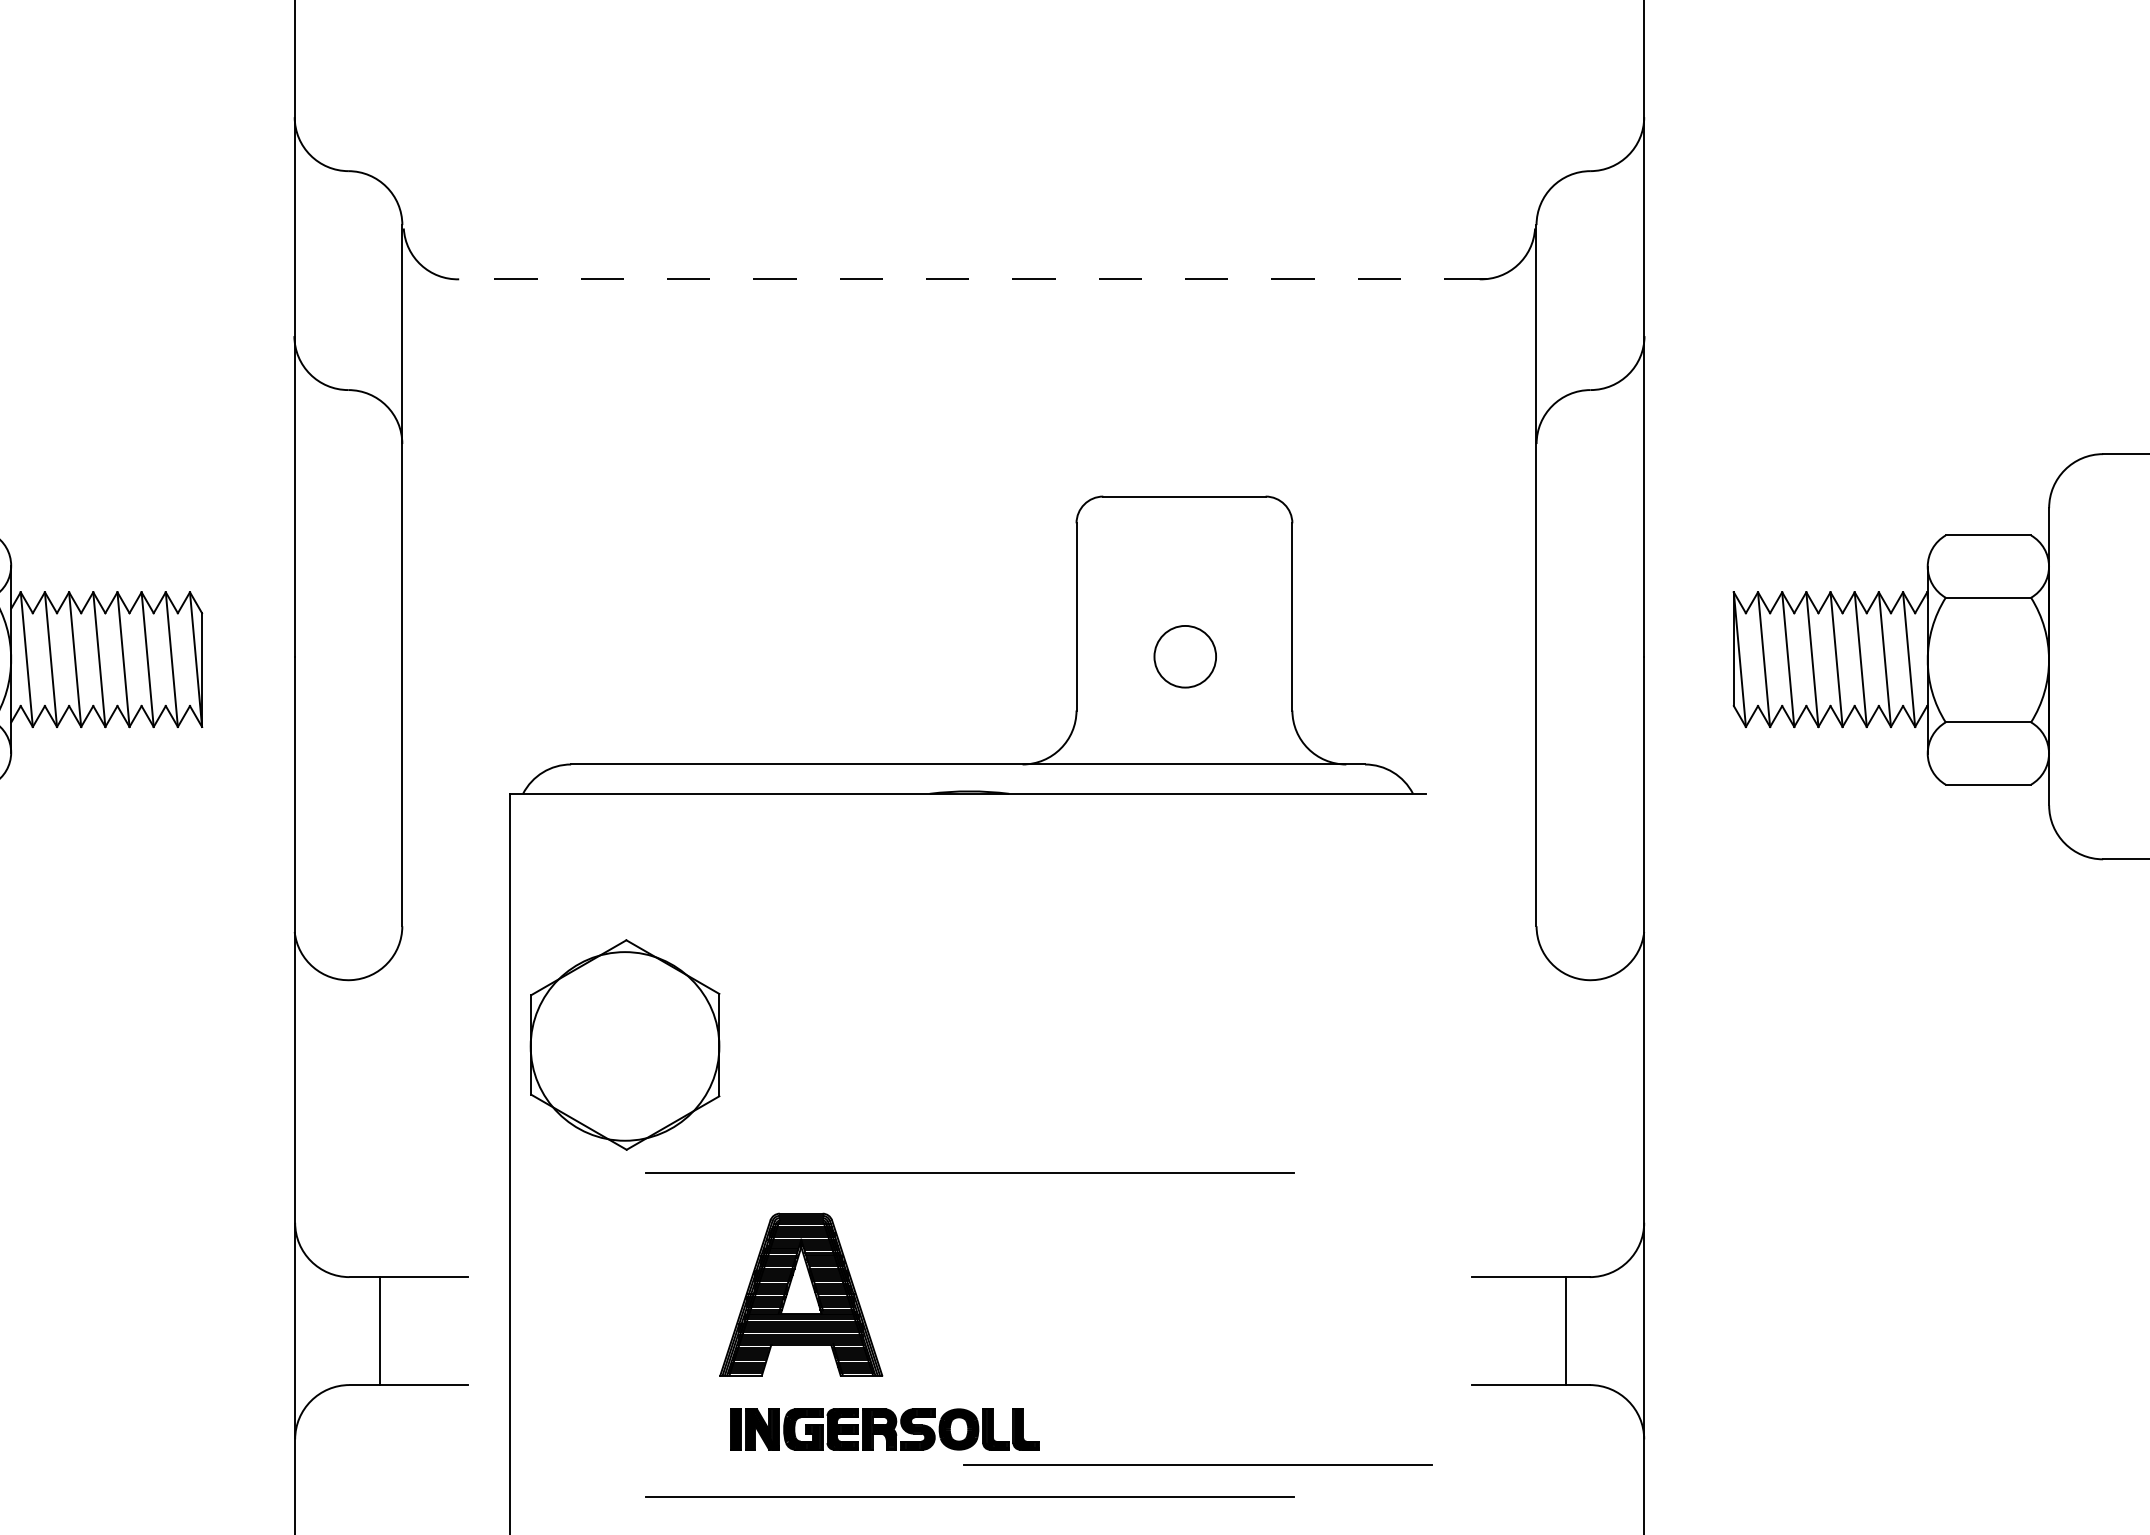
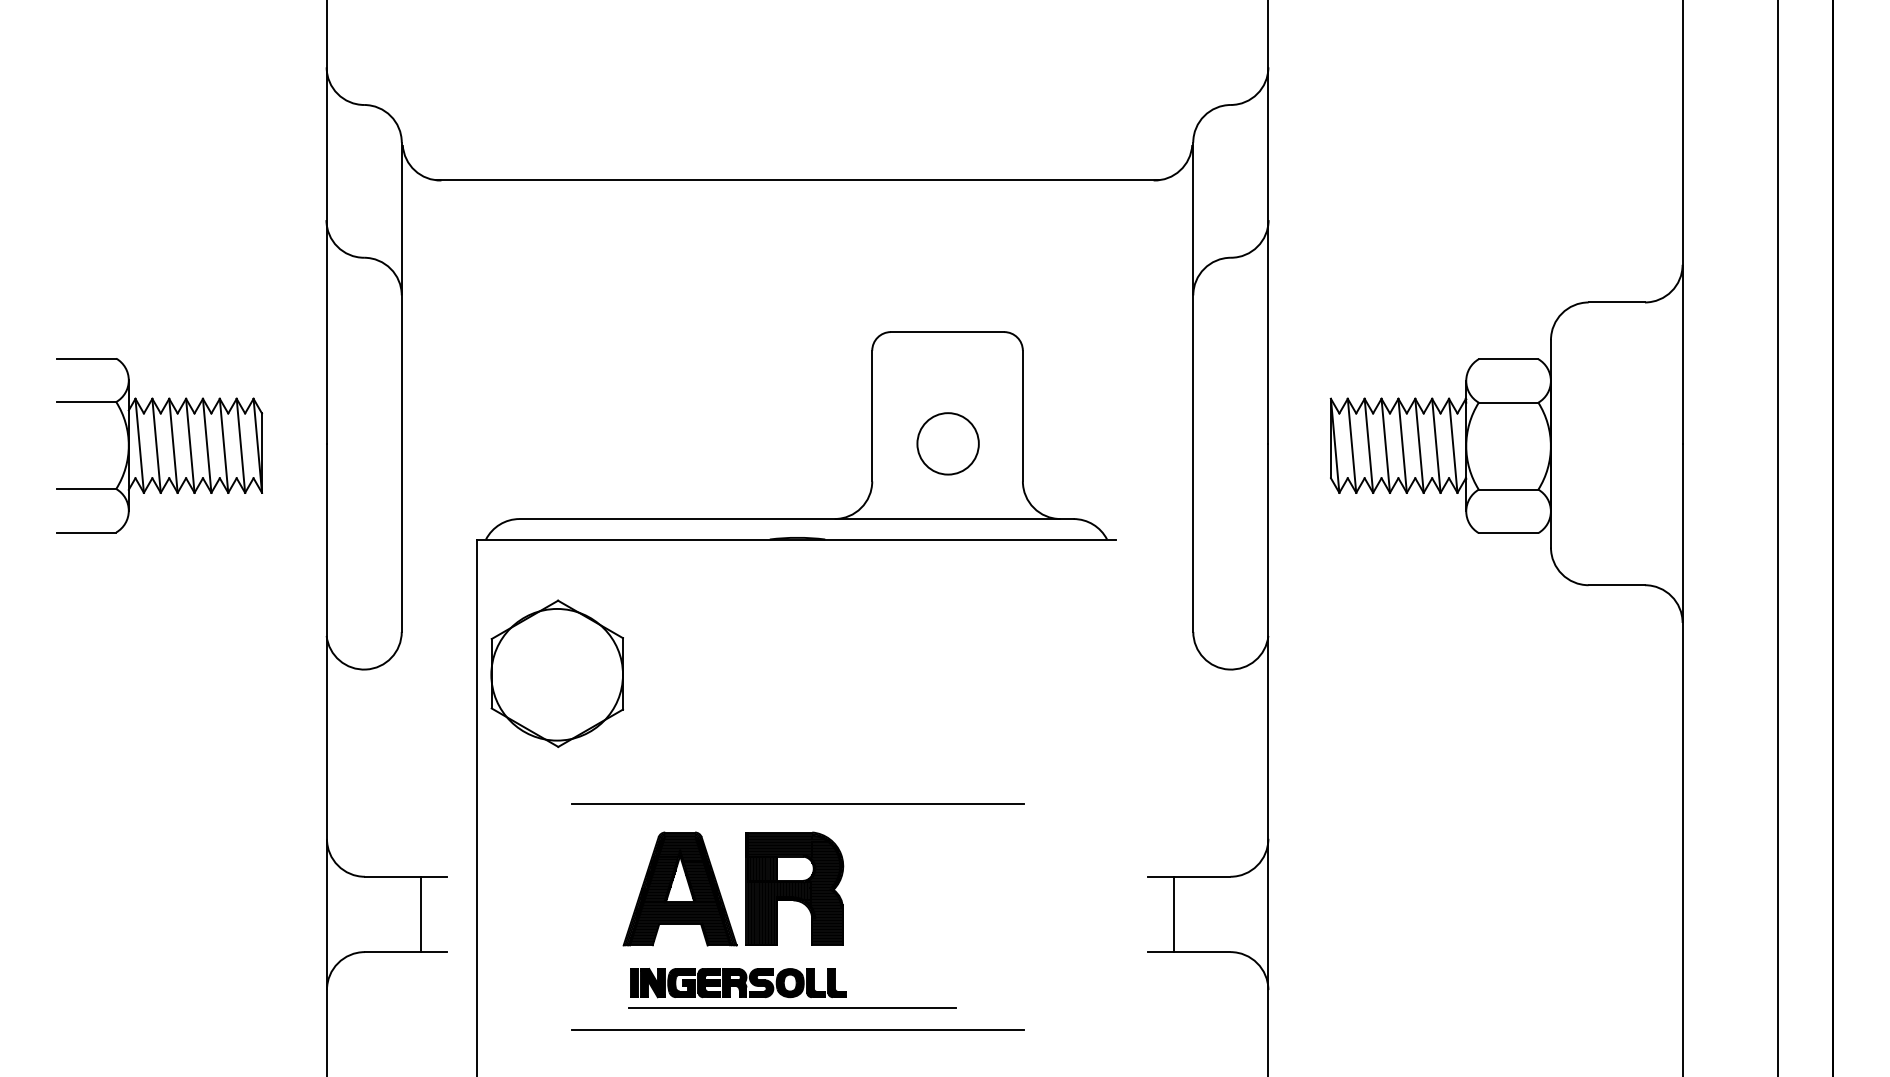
line: (967, 279) -> (796, 180), dashed -> solid
circle: (1184, 656) -> (947, 443), size x1.43
part: (624, 1044) -> (556, 673), moved
part: (965, 1293) -> (794, 888), added
line: (380, 1331) -> (421, 914), moved
line: (1566, 1331) -> (1174, 914), moved
line: (1198, 1464) -> (792, 1007), moved

